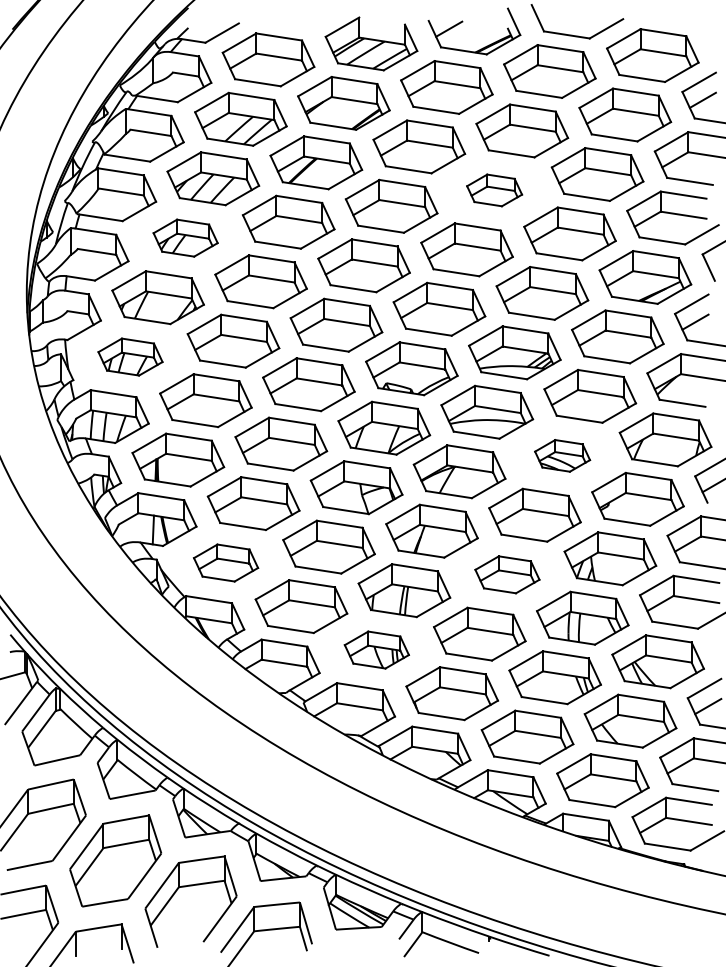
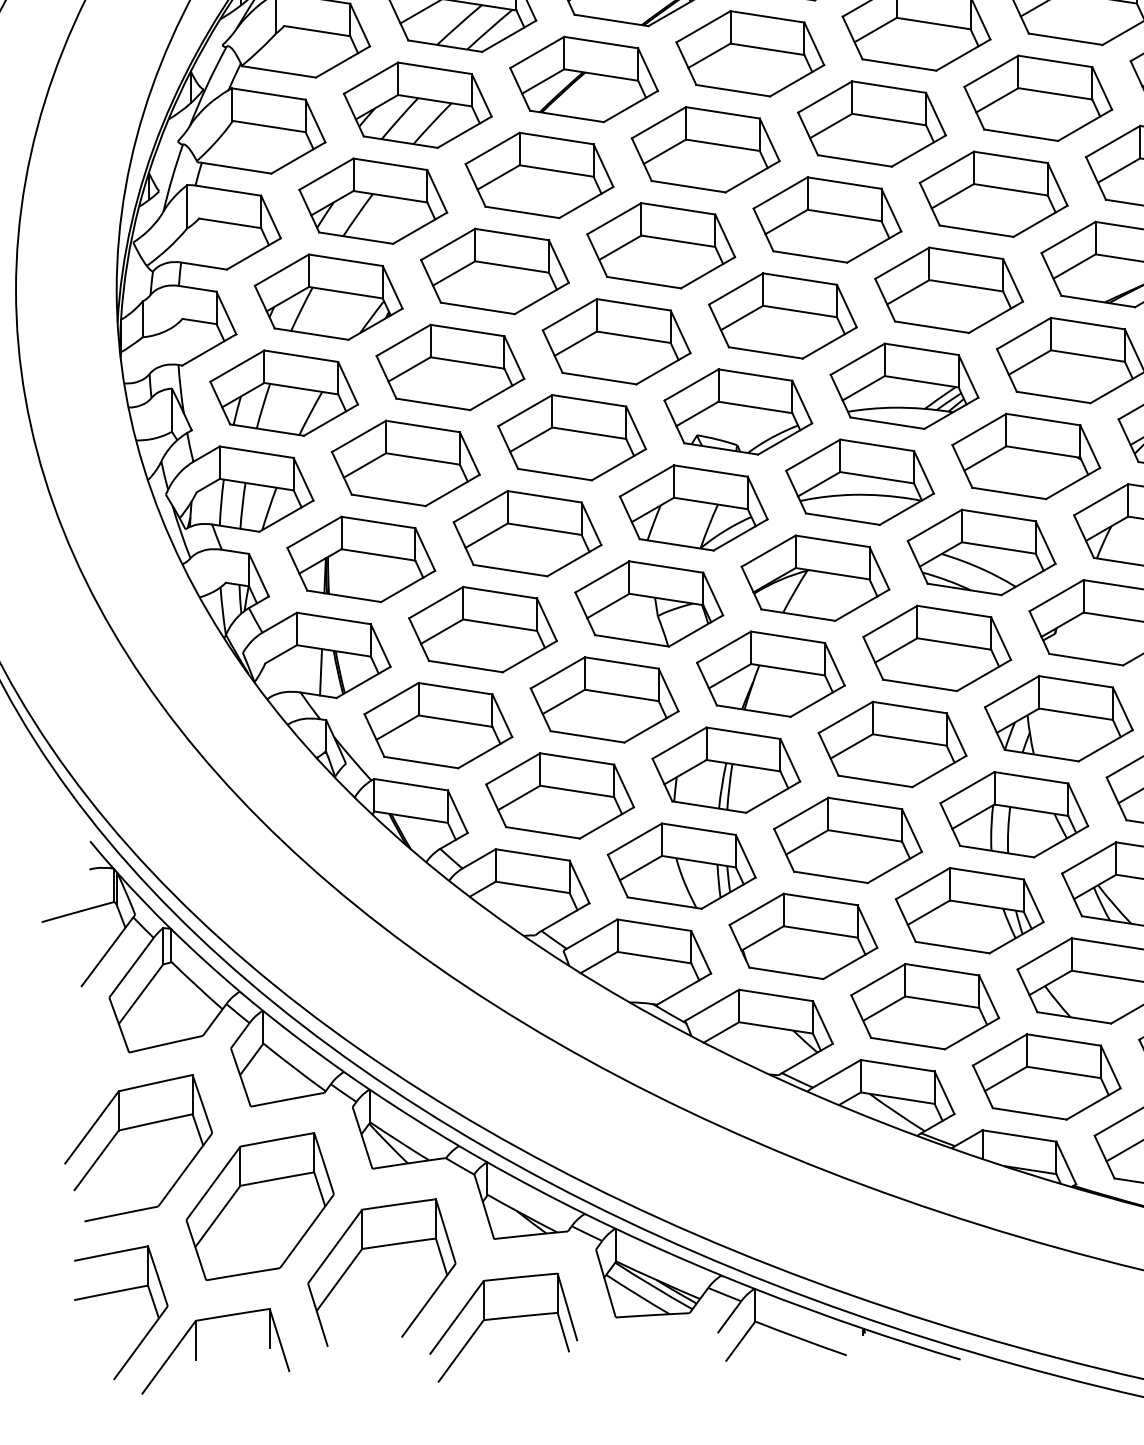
part: (494, 190) -> (871, 124), size x1.67
part: (185, 237) -> (372, 200), size x1.43
part: (130, 356) -> (284, 392), size x1.43
part: (562, 455) -> (981, 551), size x1.67
part: (225, 562) -> (437, 724), size x1.43
part: (507, 574) -> (892, 744), size x1.43
part: (376, 649) -> (681, 865), size x1.43

